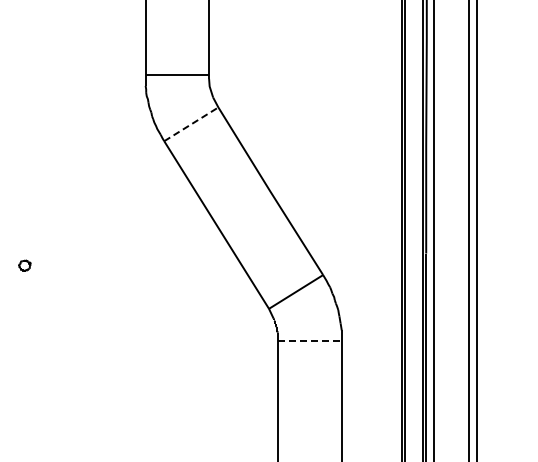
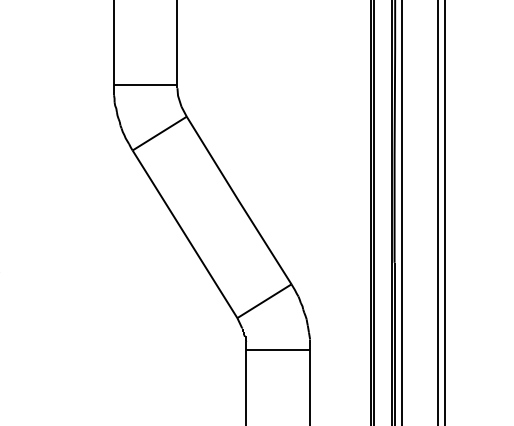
line: (191, 124) -> (159, 133), dashed -> solid
line: (310, 340) -> (278, 349), dashed -> solid

